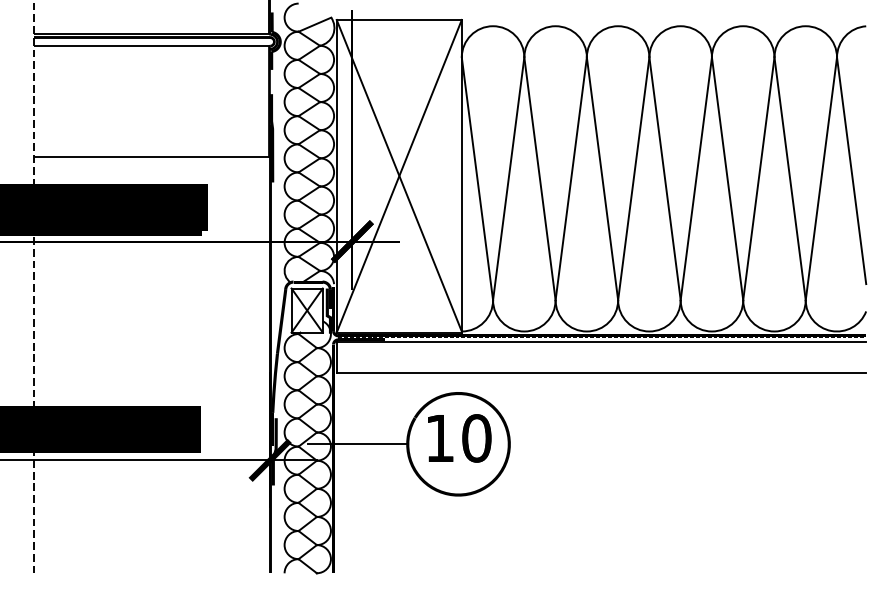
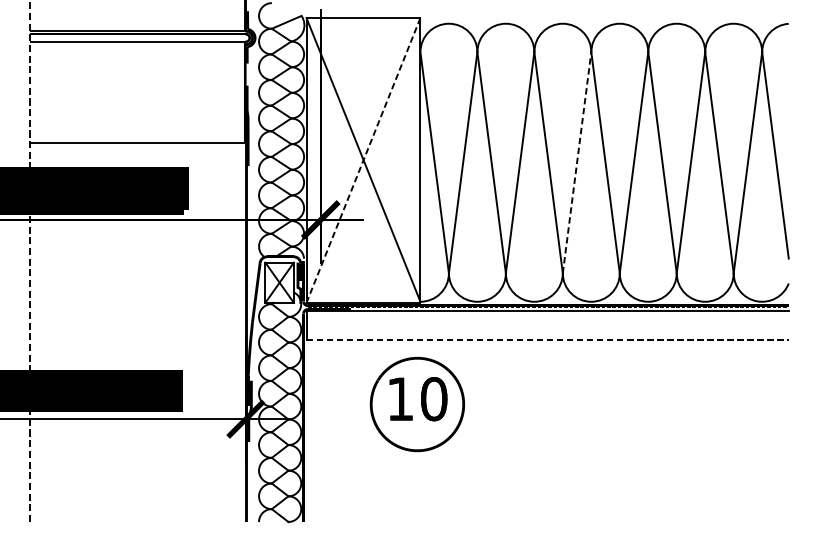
line: (399, 176) -> (363, 160), solid -> dashed
line: (633, 178) -> (576, 162), solid -> dashed
line: (601, 373) -> (547, 340), solid -> dashed
line: (357, 444) -> (325, 404), removed

